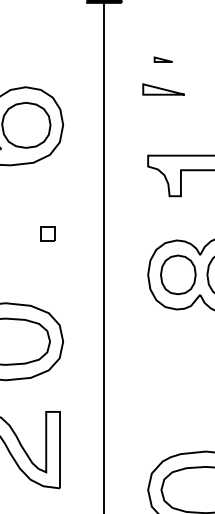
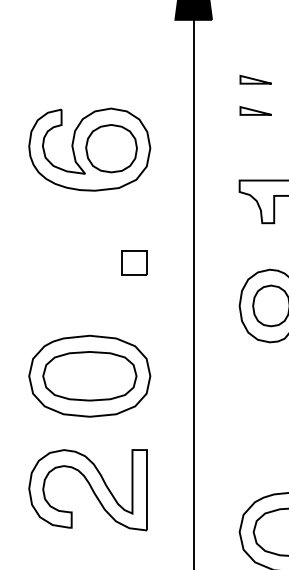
part: (163, 59) -> (255, 79), size x1.67
part: (163, 89) -> (255, 110), size x0.71
part: (48, 233) -> (134, 262), size x1.67

